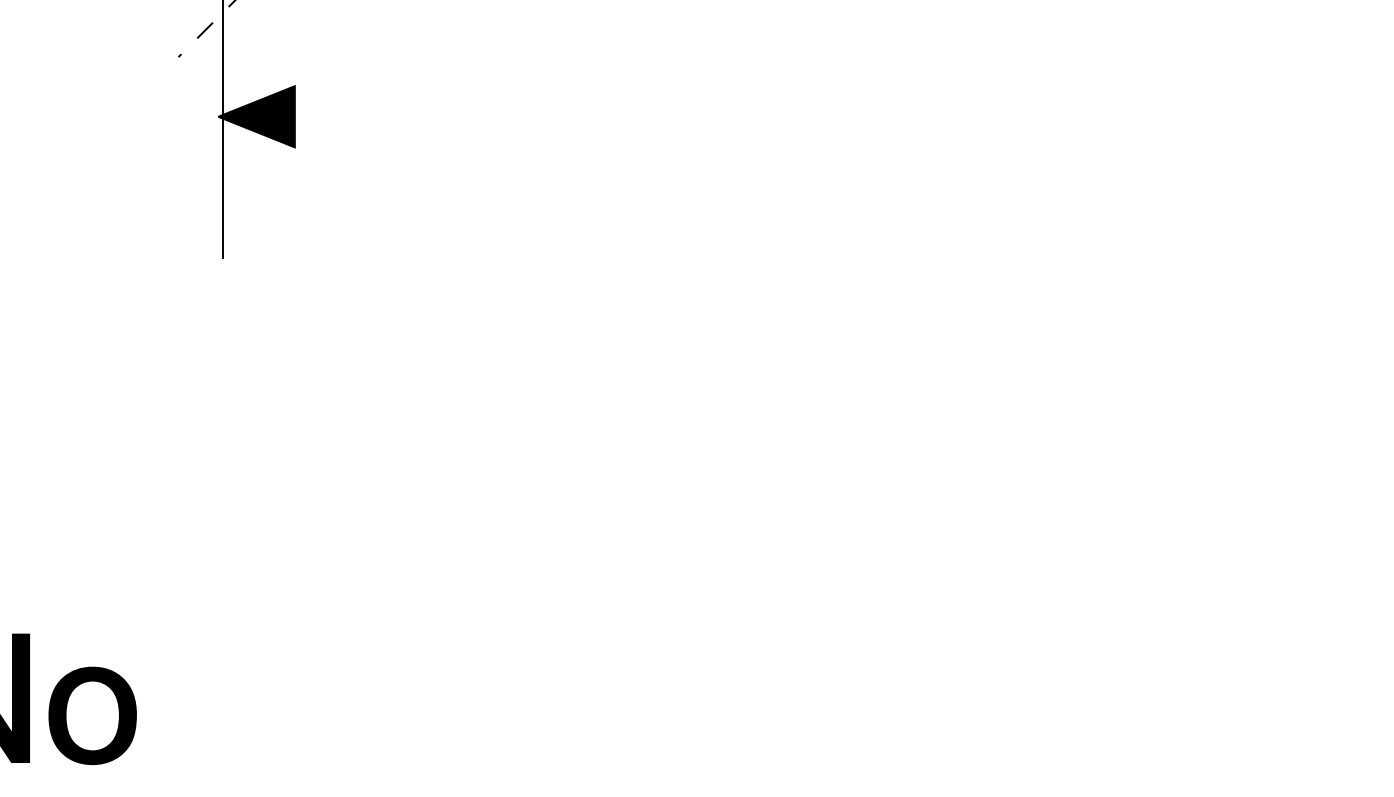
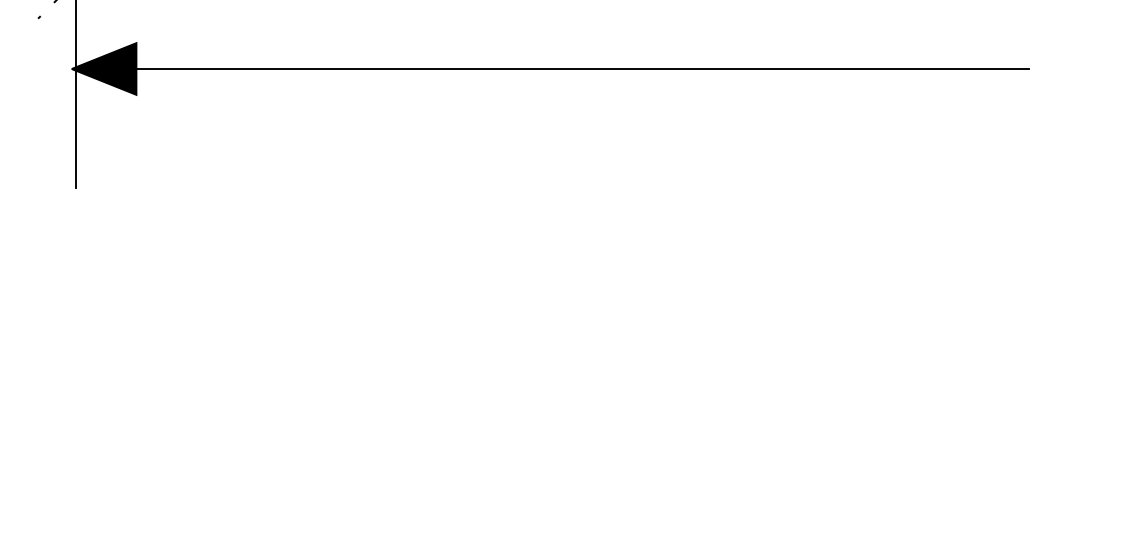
line: (820, 116) -> (580, 68), added

